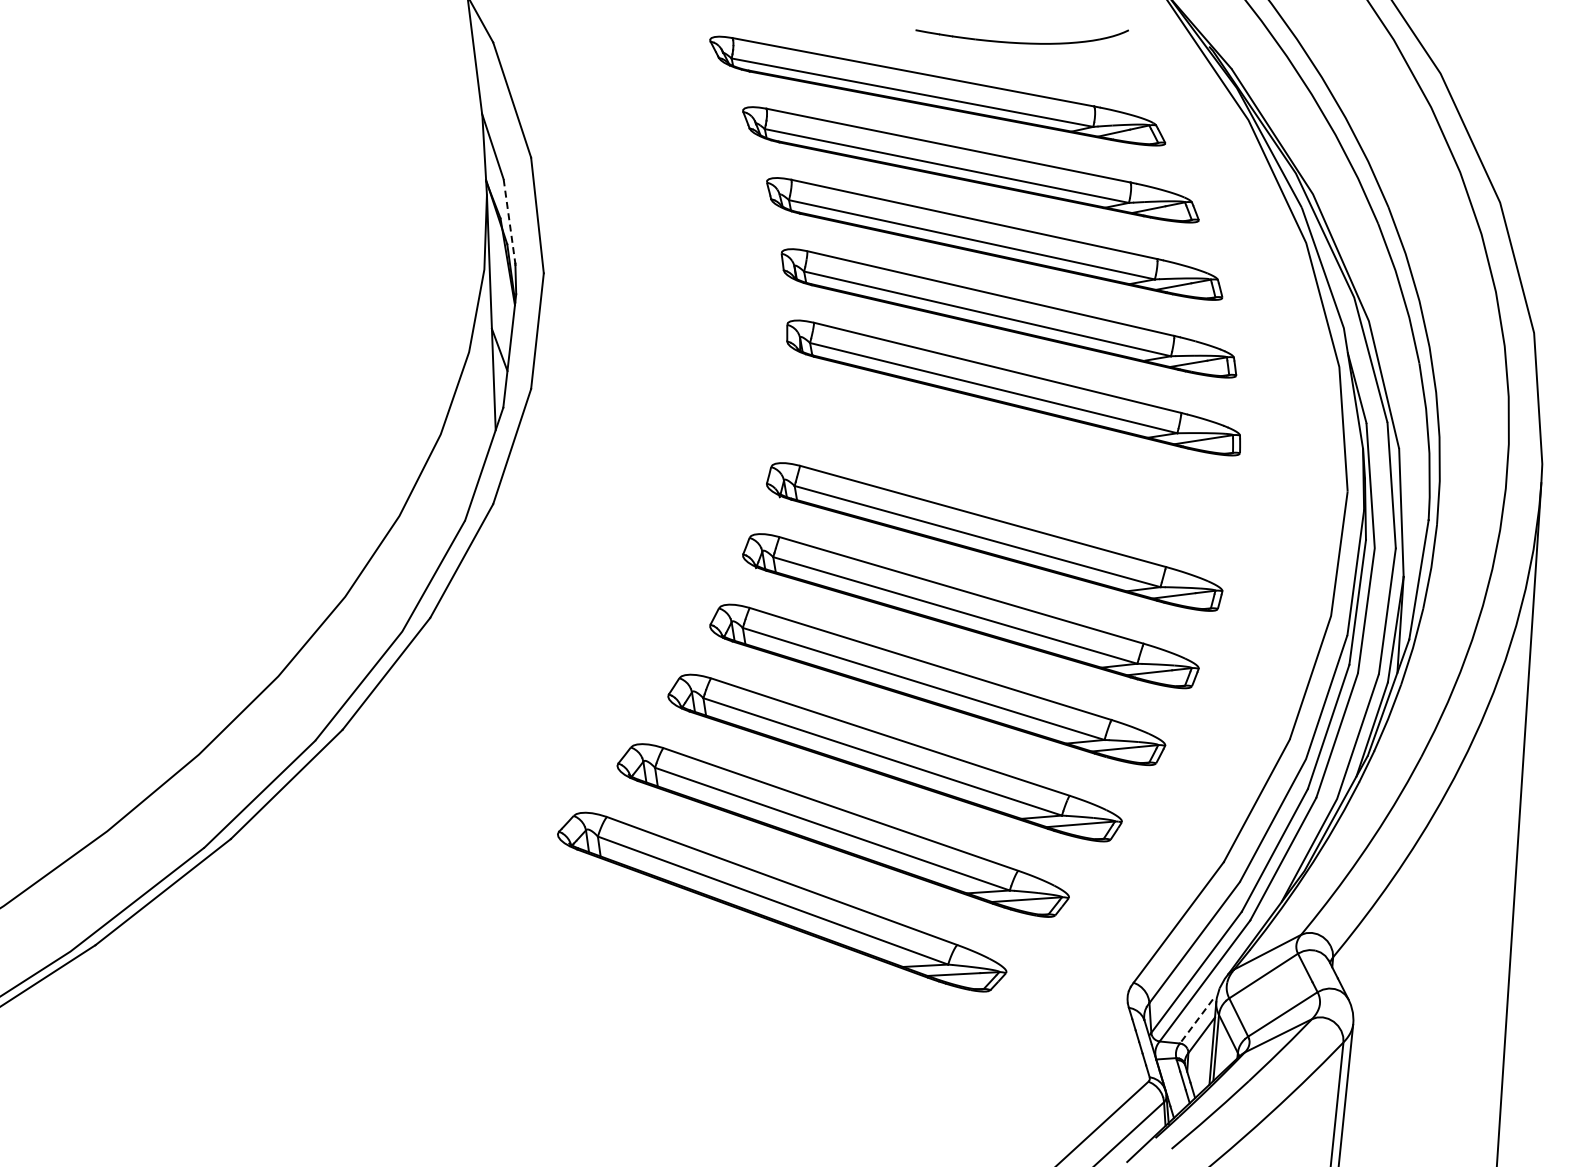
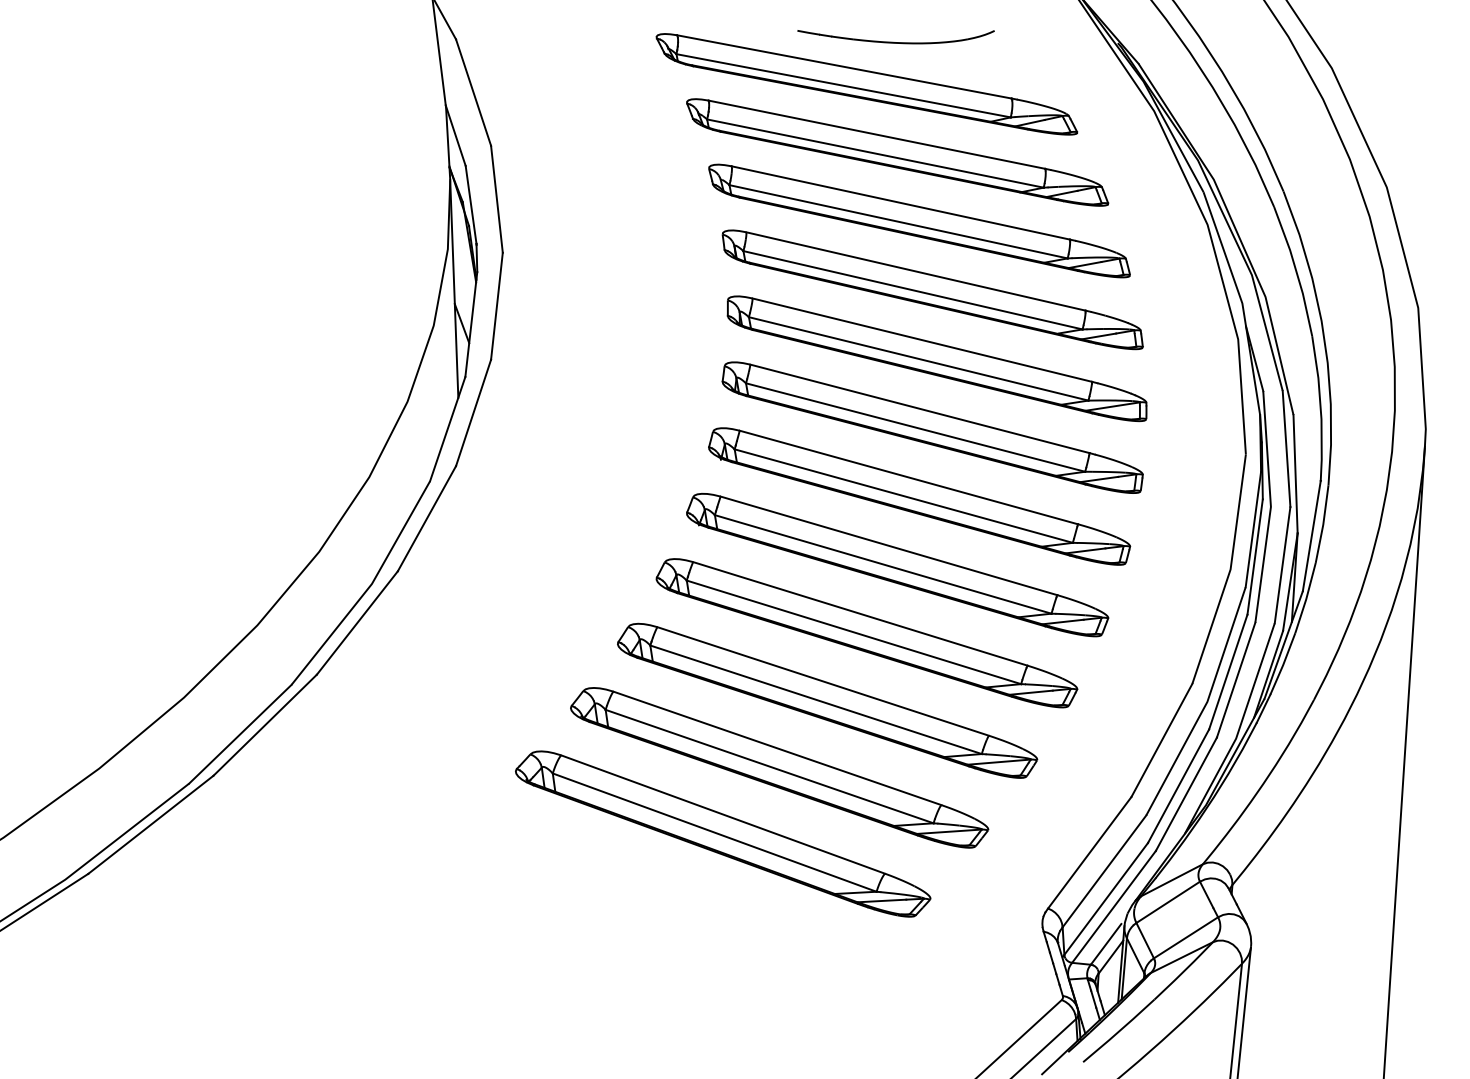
part: (1021, 36) -> (895, 36), moved
line: (509, 221) -> (471, 204), dashed -> solid
part: (1008, 462) -> (932, 427), added
line: (1196, 1021) -> (1106, 944), dashed -> solid

